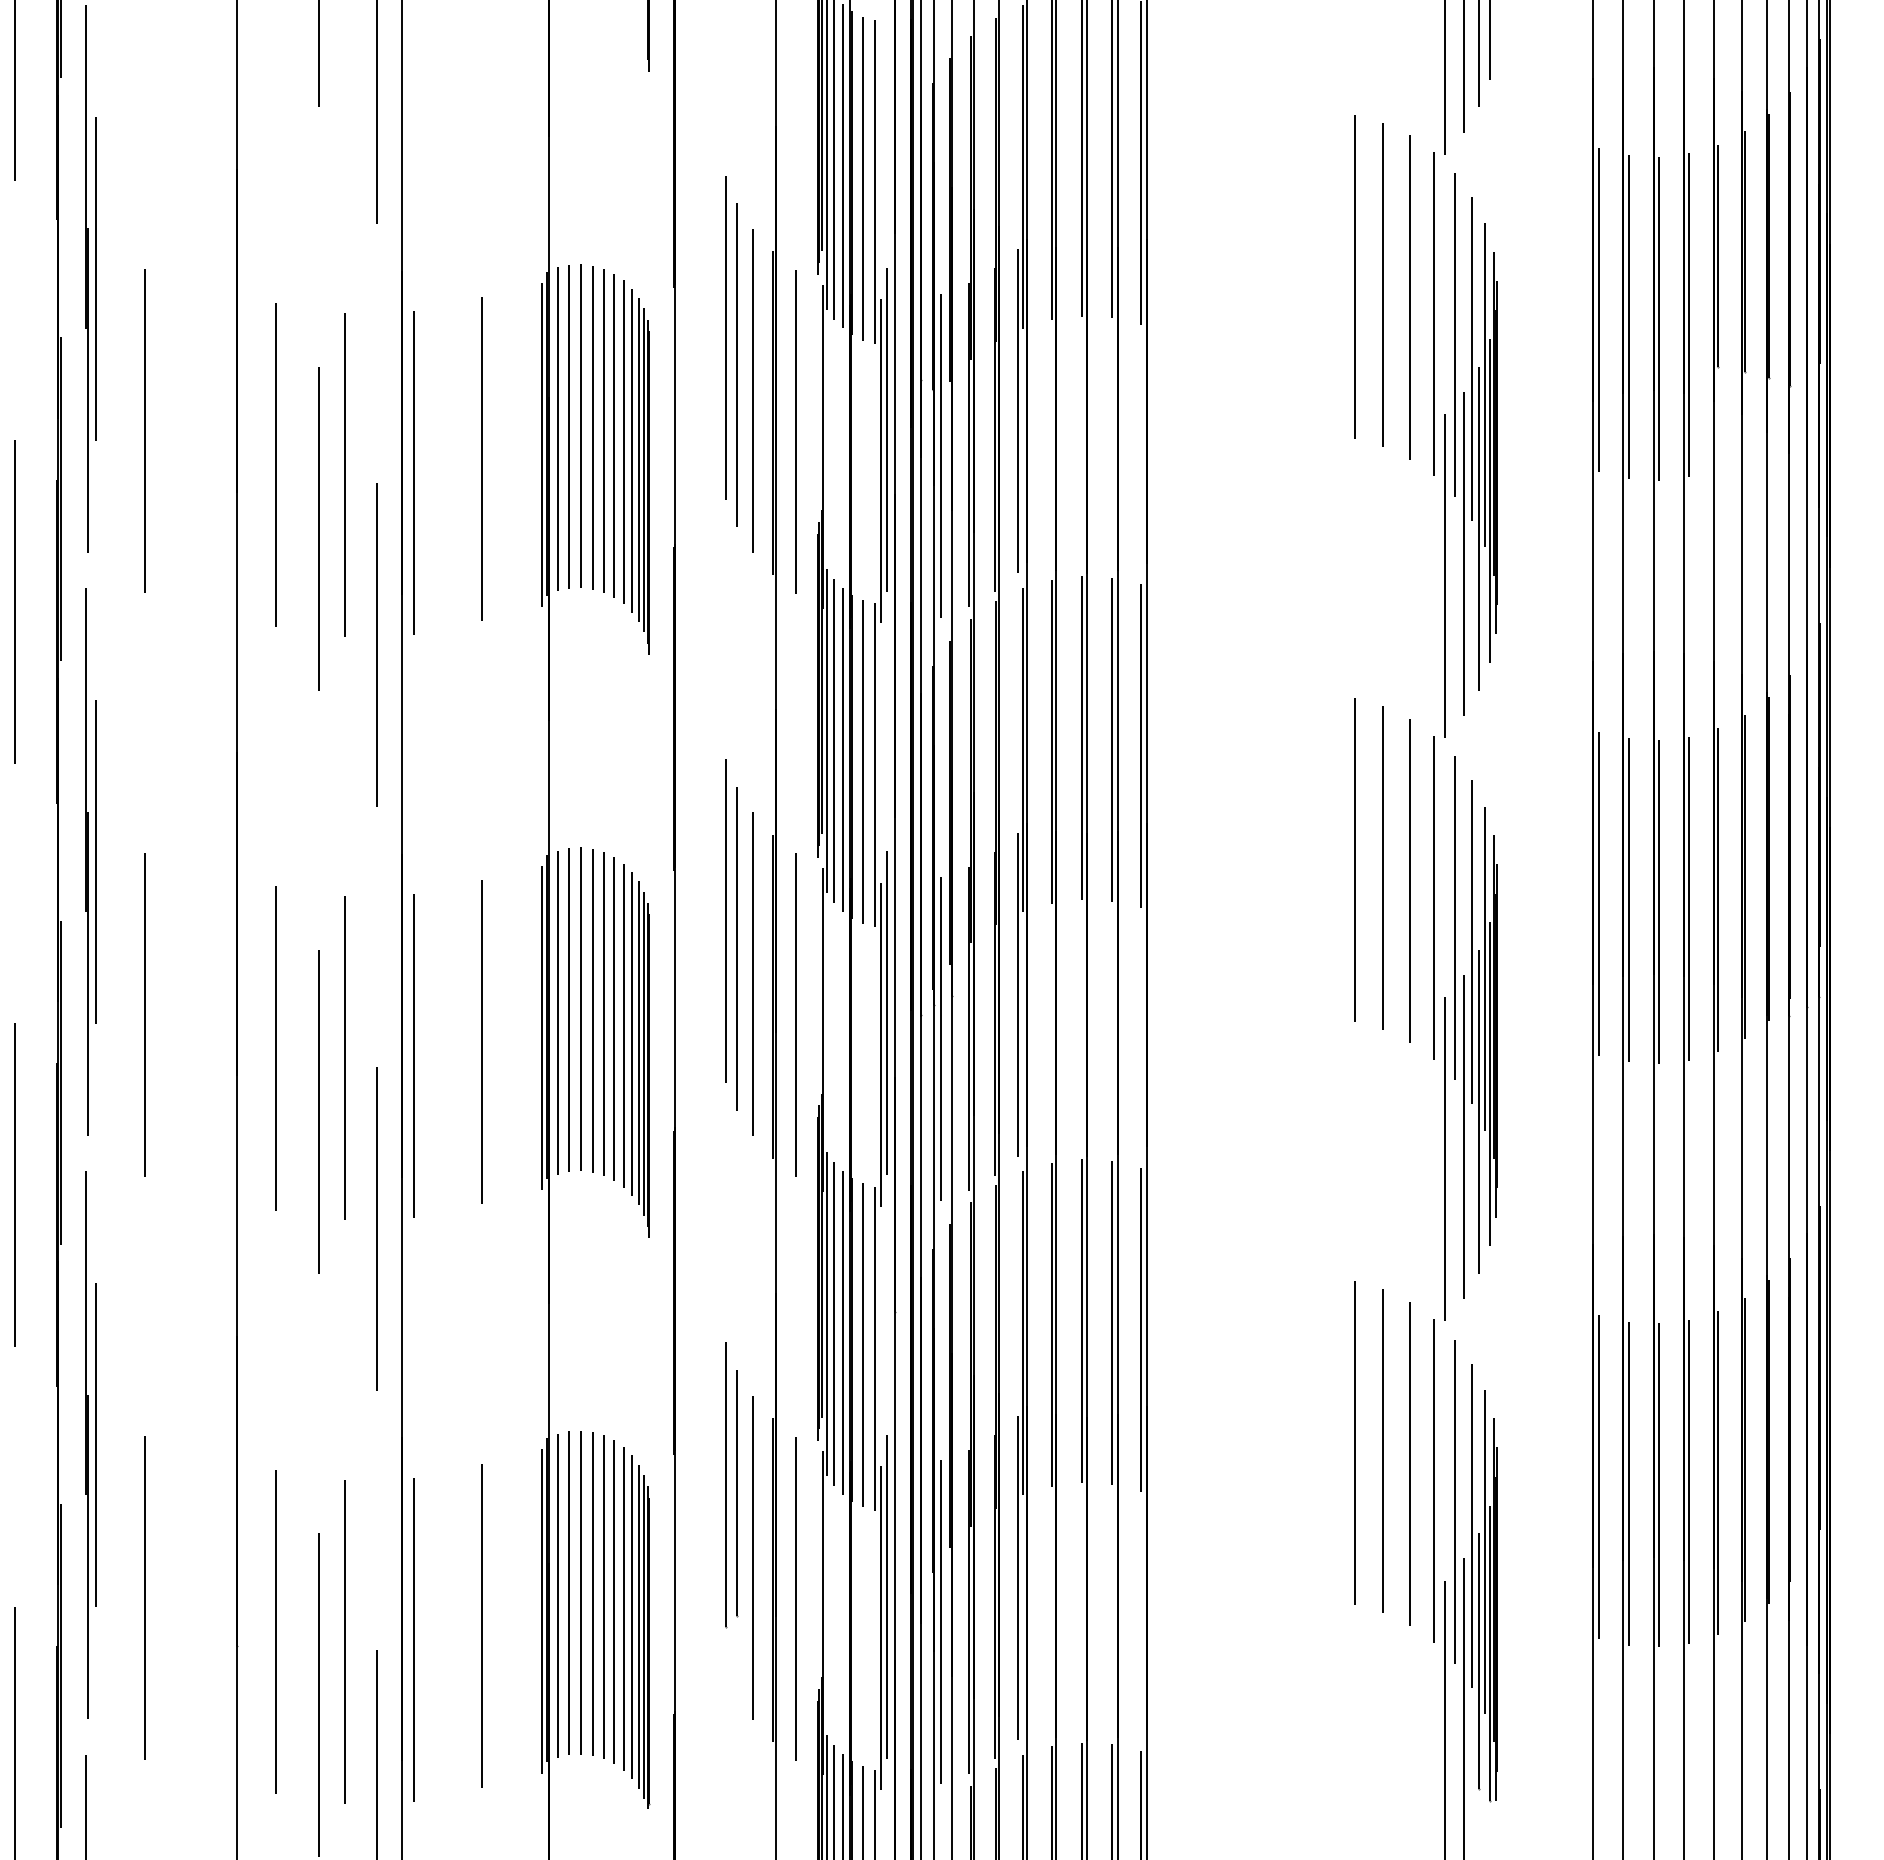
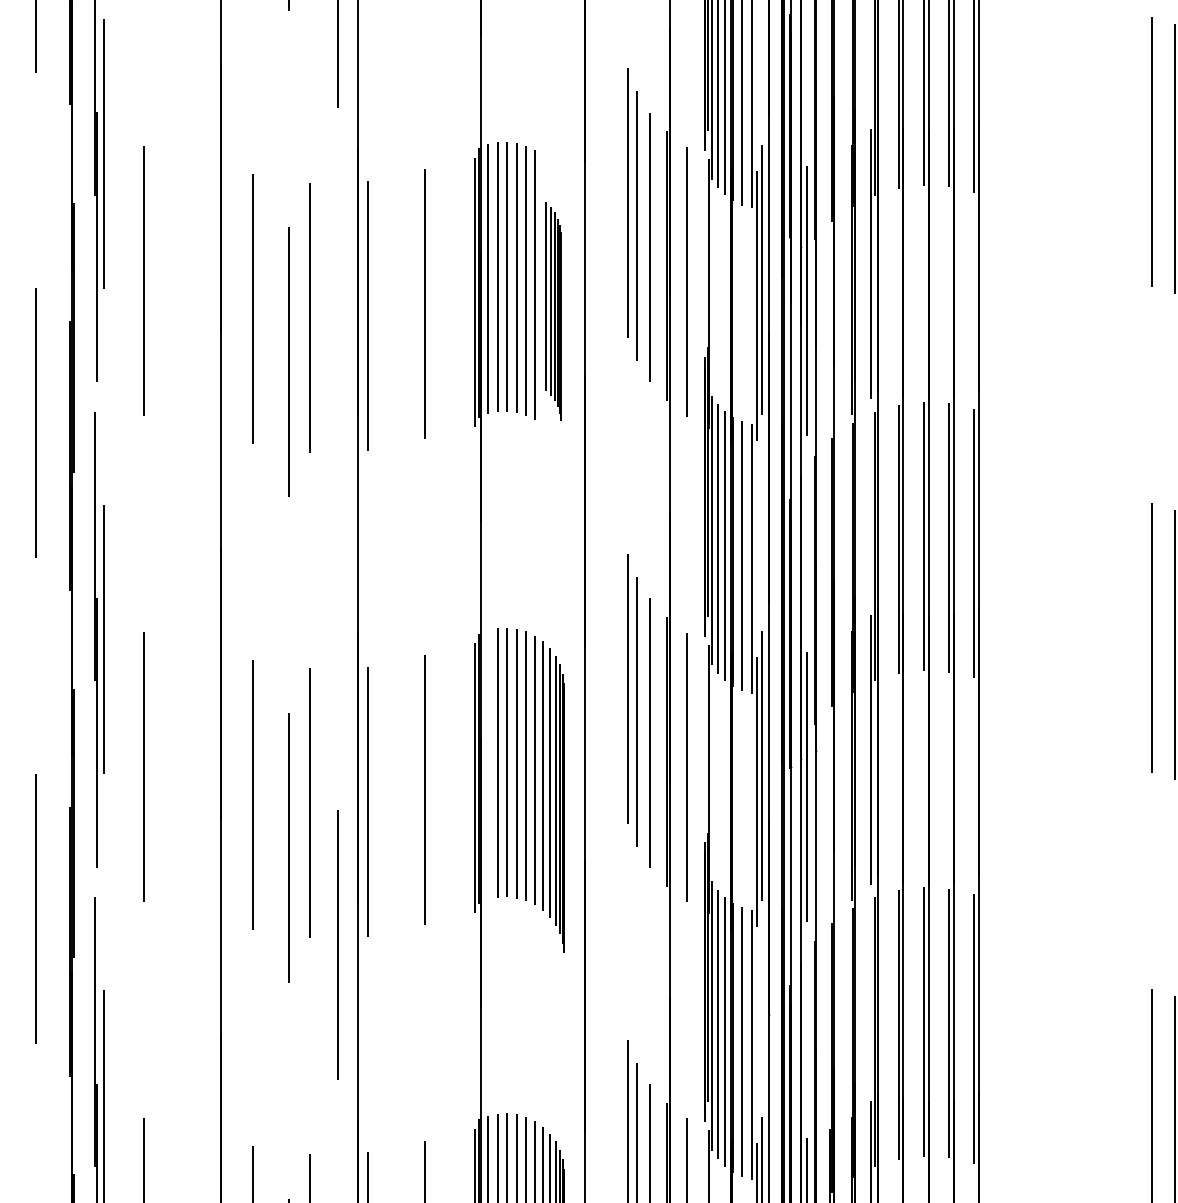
line: (968, 445) -> (829, 292), removed
part: (636, 467) -> (553, 311), size x0.7
line: (377, 645) -> (337, 459), removed
line: (558, 1012) -> (488, 765), removed
line: (968, 1028) -> (829, 778), removed

